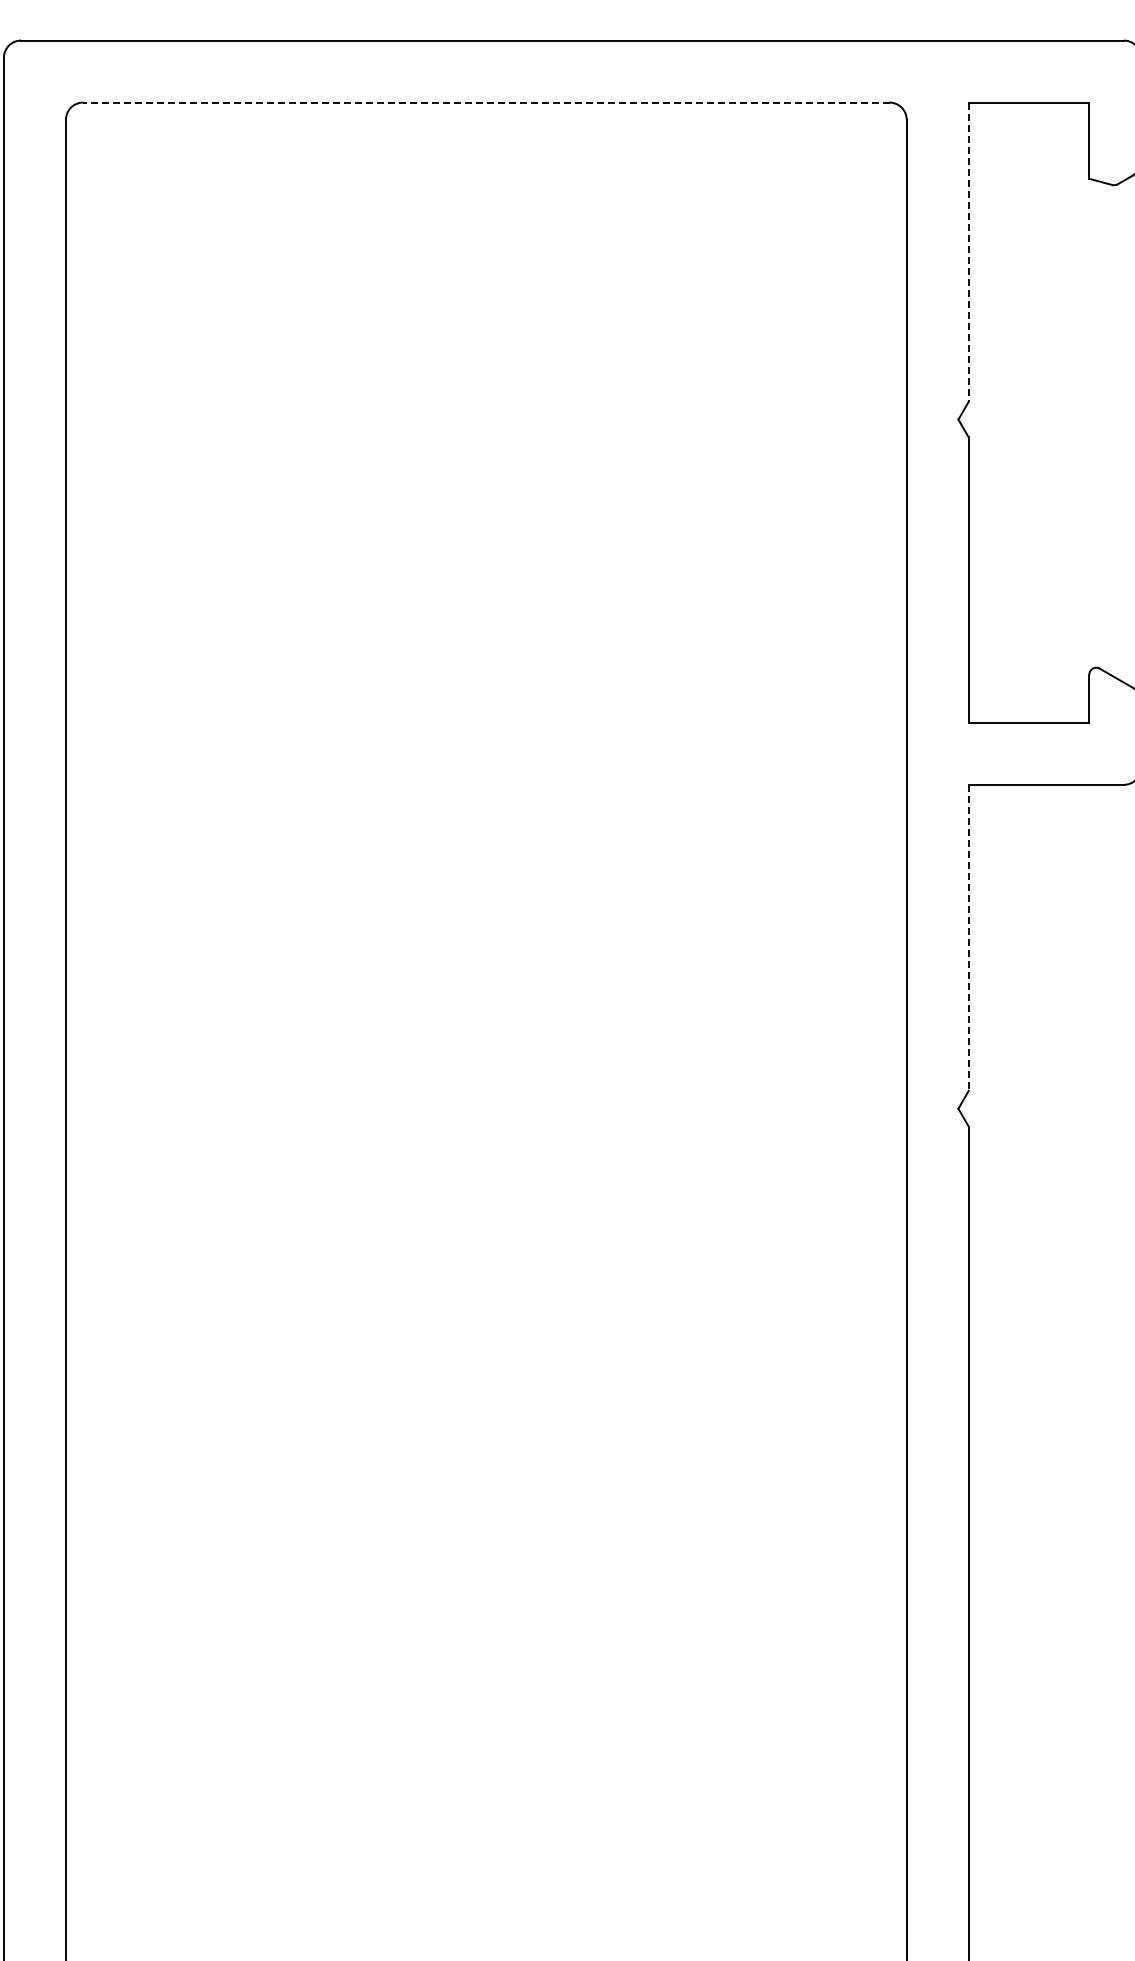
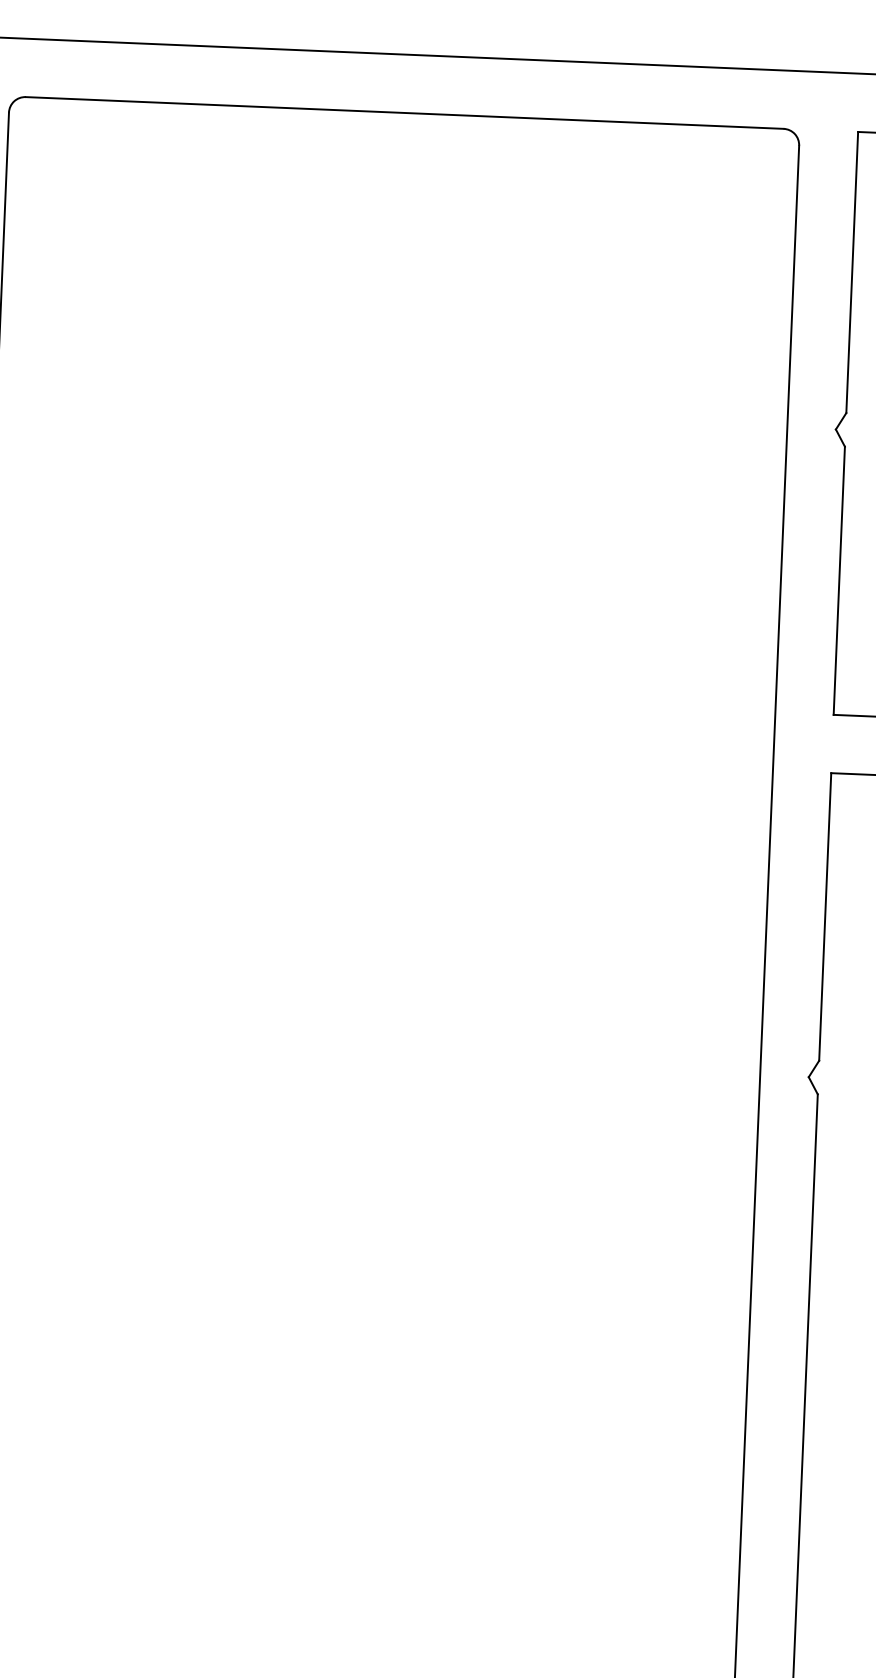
line: (485, 102) -> (403, 112), dashed -> solid
line: (968, 252) -> (851, 272), dashed -> solid
line: (968, 937) -> (824, 916), dashed -> solid

